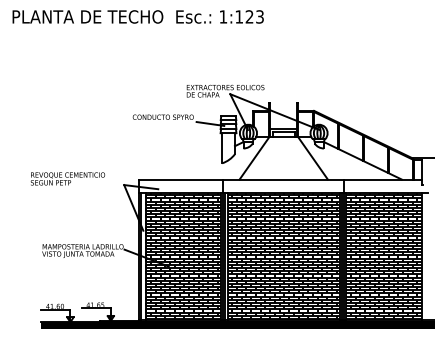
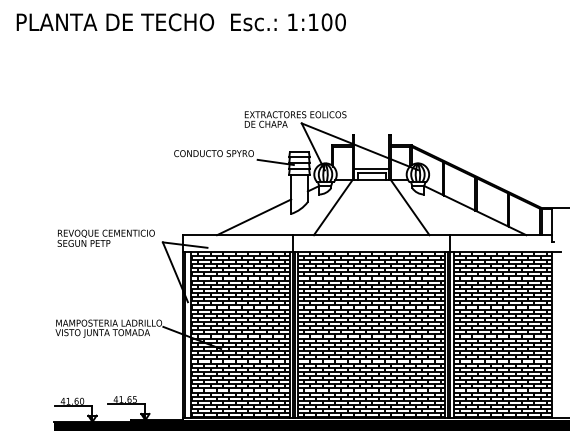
text: (254, 17) -> (333, 22), 1:123 -> 1:100
line: (194, 166) -> (254, 217), added
text: (67, 178) -> (105, 237), moved

